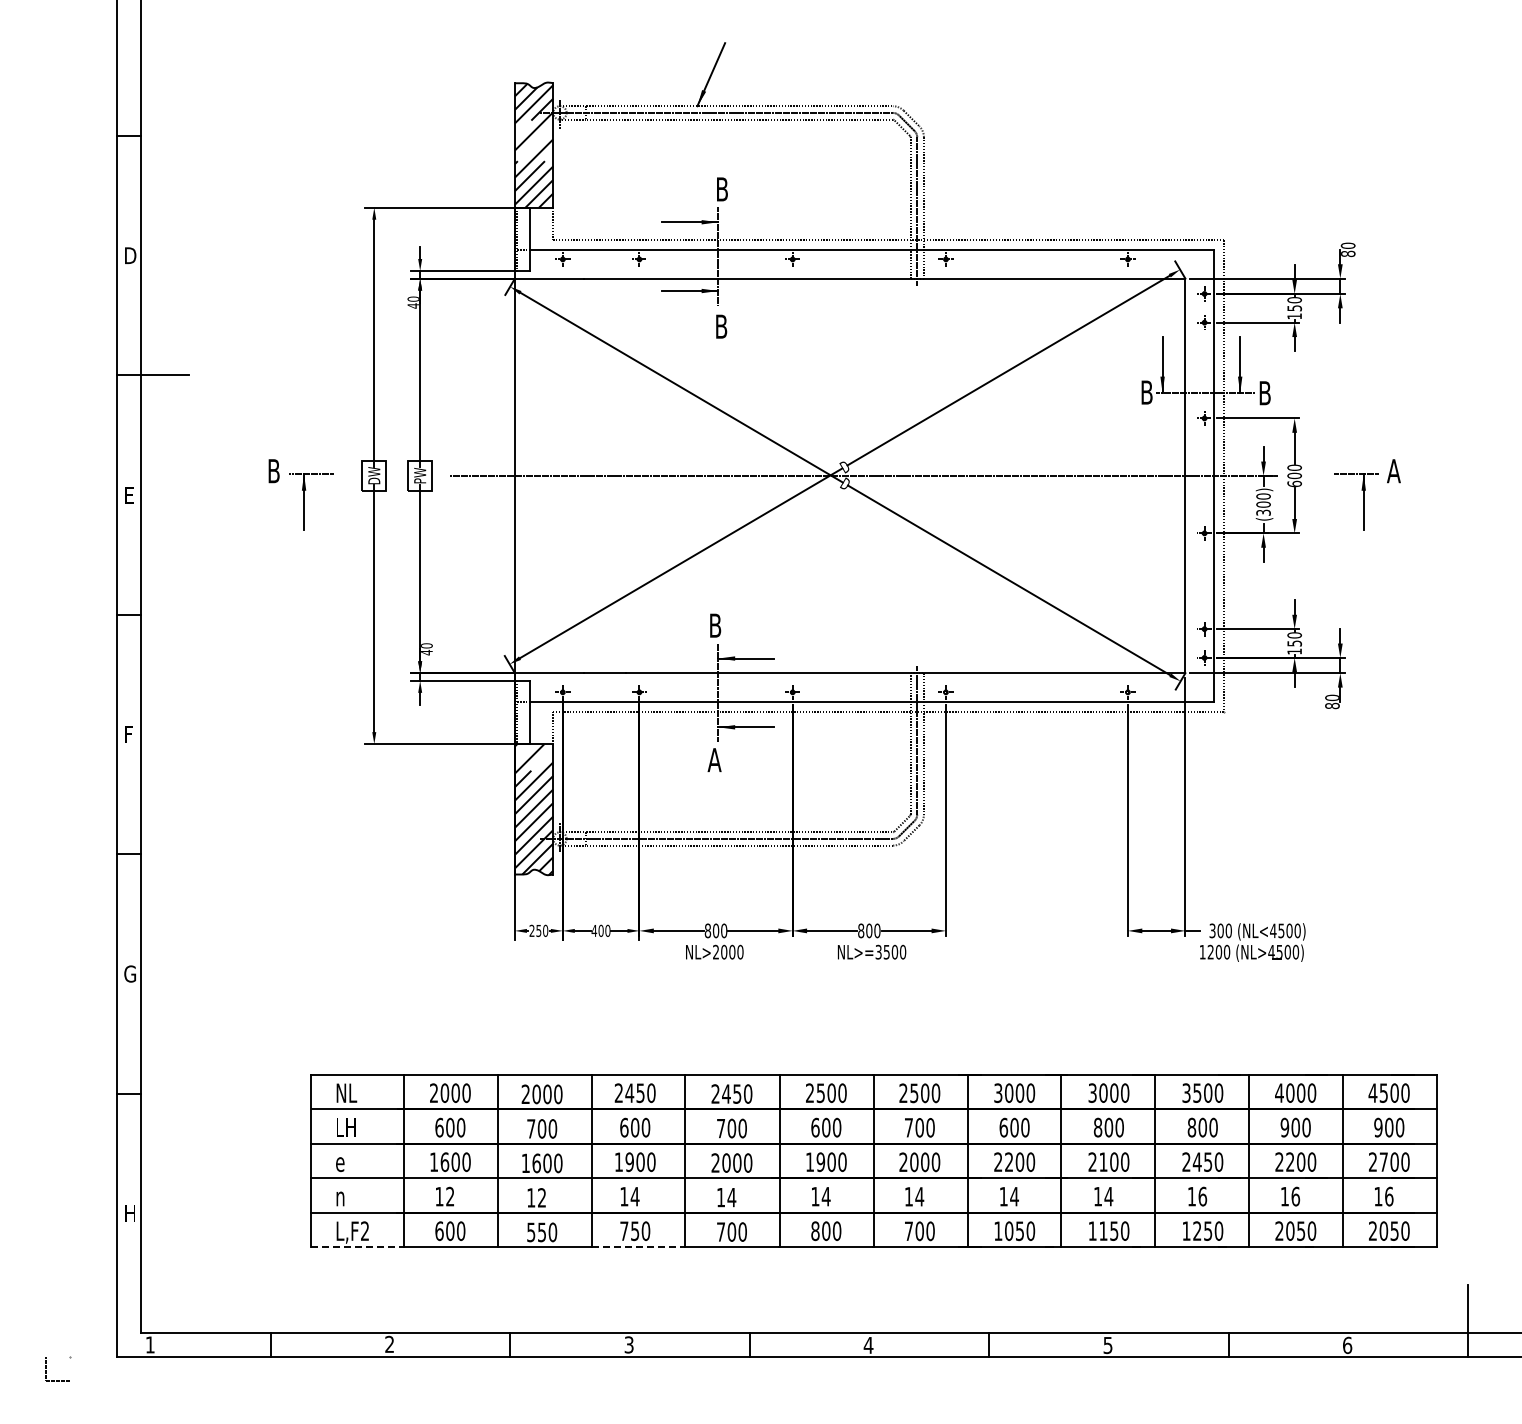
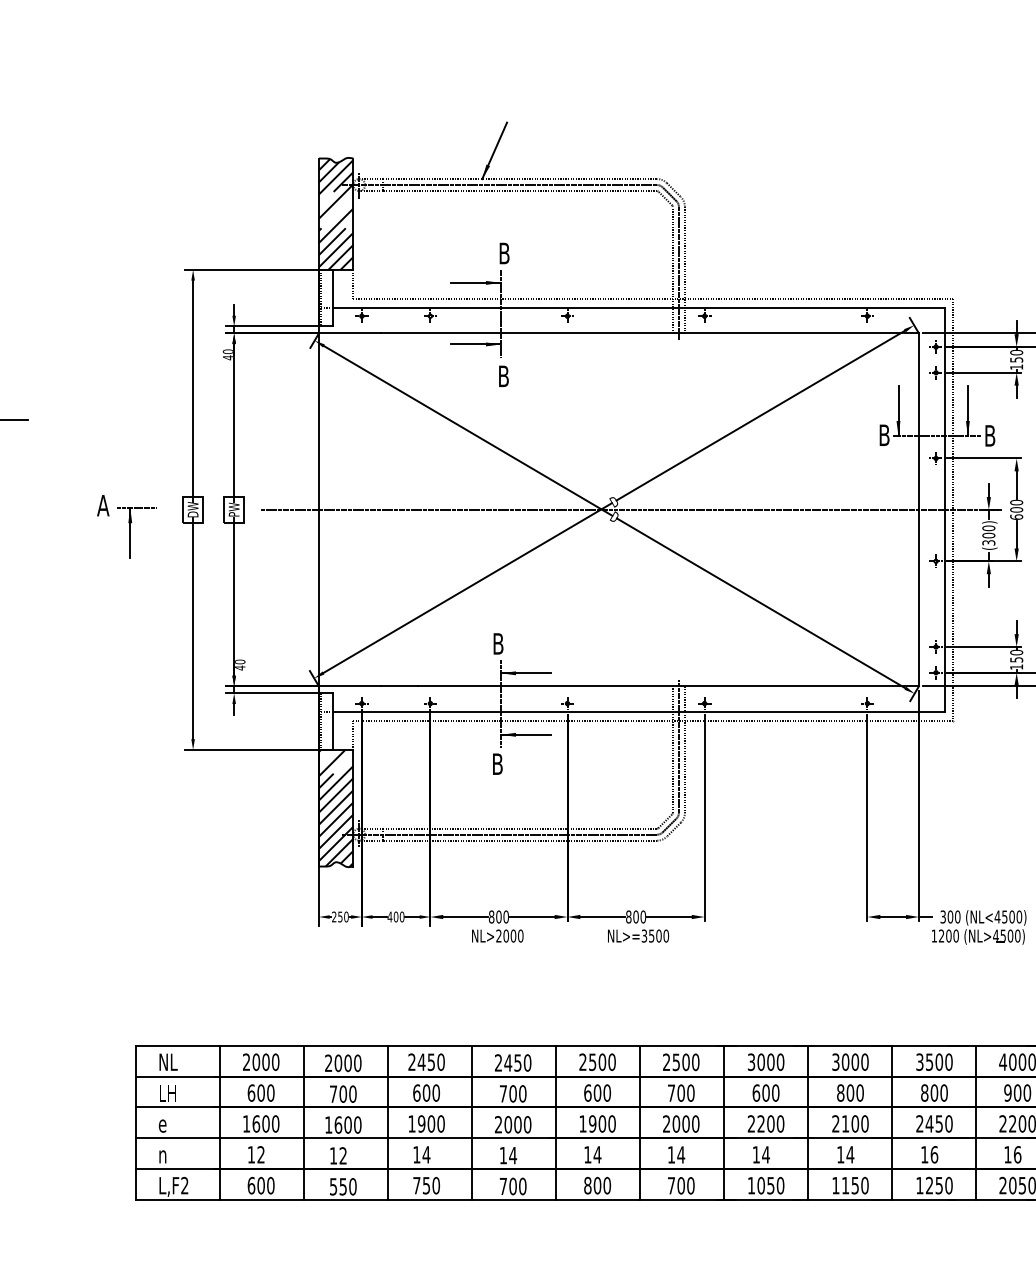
text: (273, 471) -> (102, 505), B -> A
text: (714, 760) -> (497, 764), A -> B
line: (357, 1247) -> (178, 1200), dashed -> solid
line: (638, 1247) -> (429, 1200), dashed -> solid

